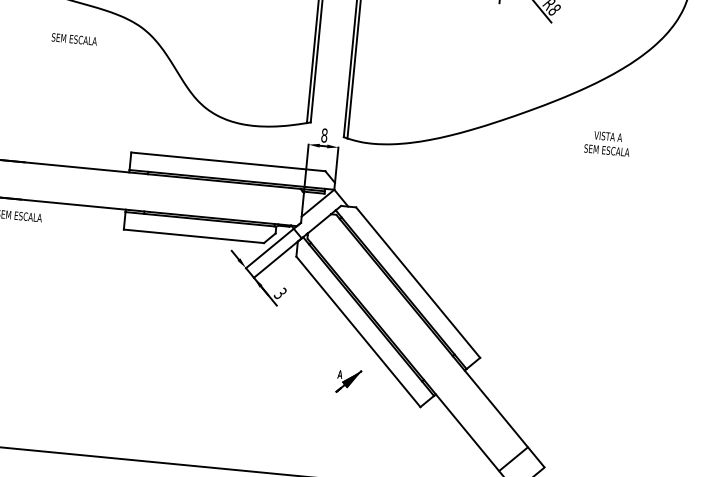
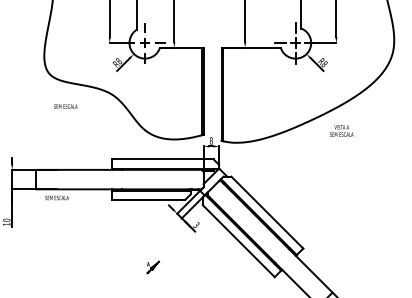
text: (73, 39) -> (65, 106), moved
text: (607, 142) -> (341, 130), moved
part: (347, 381) -> (152, 267), moved

